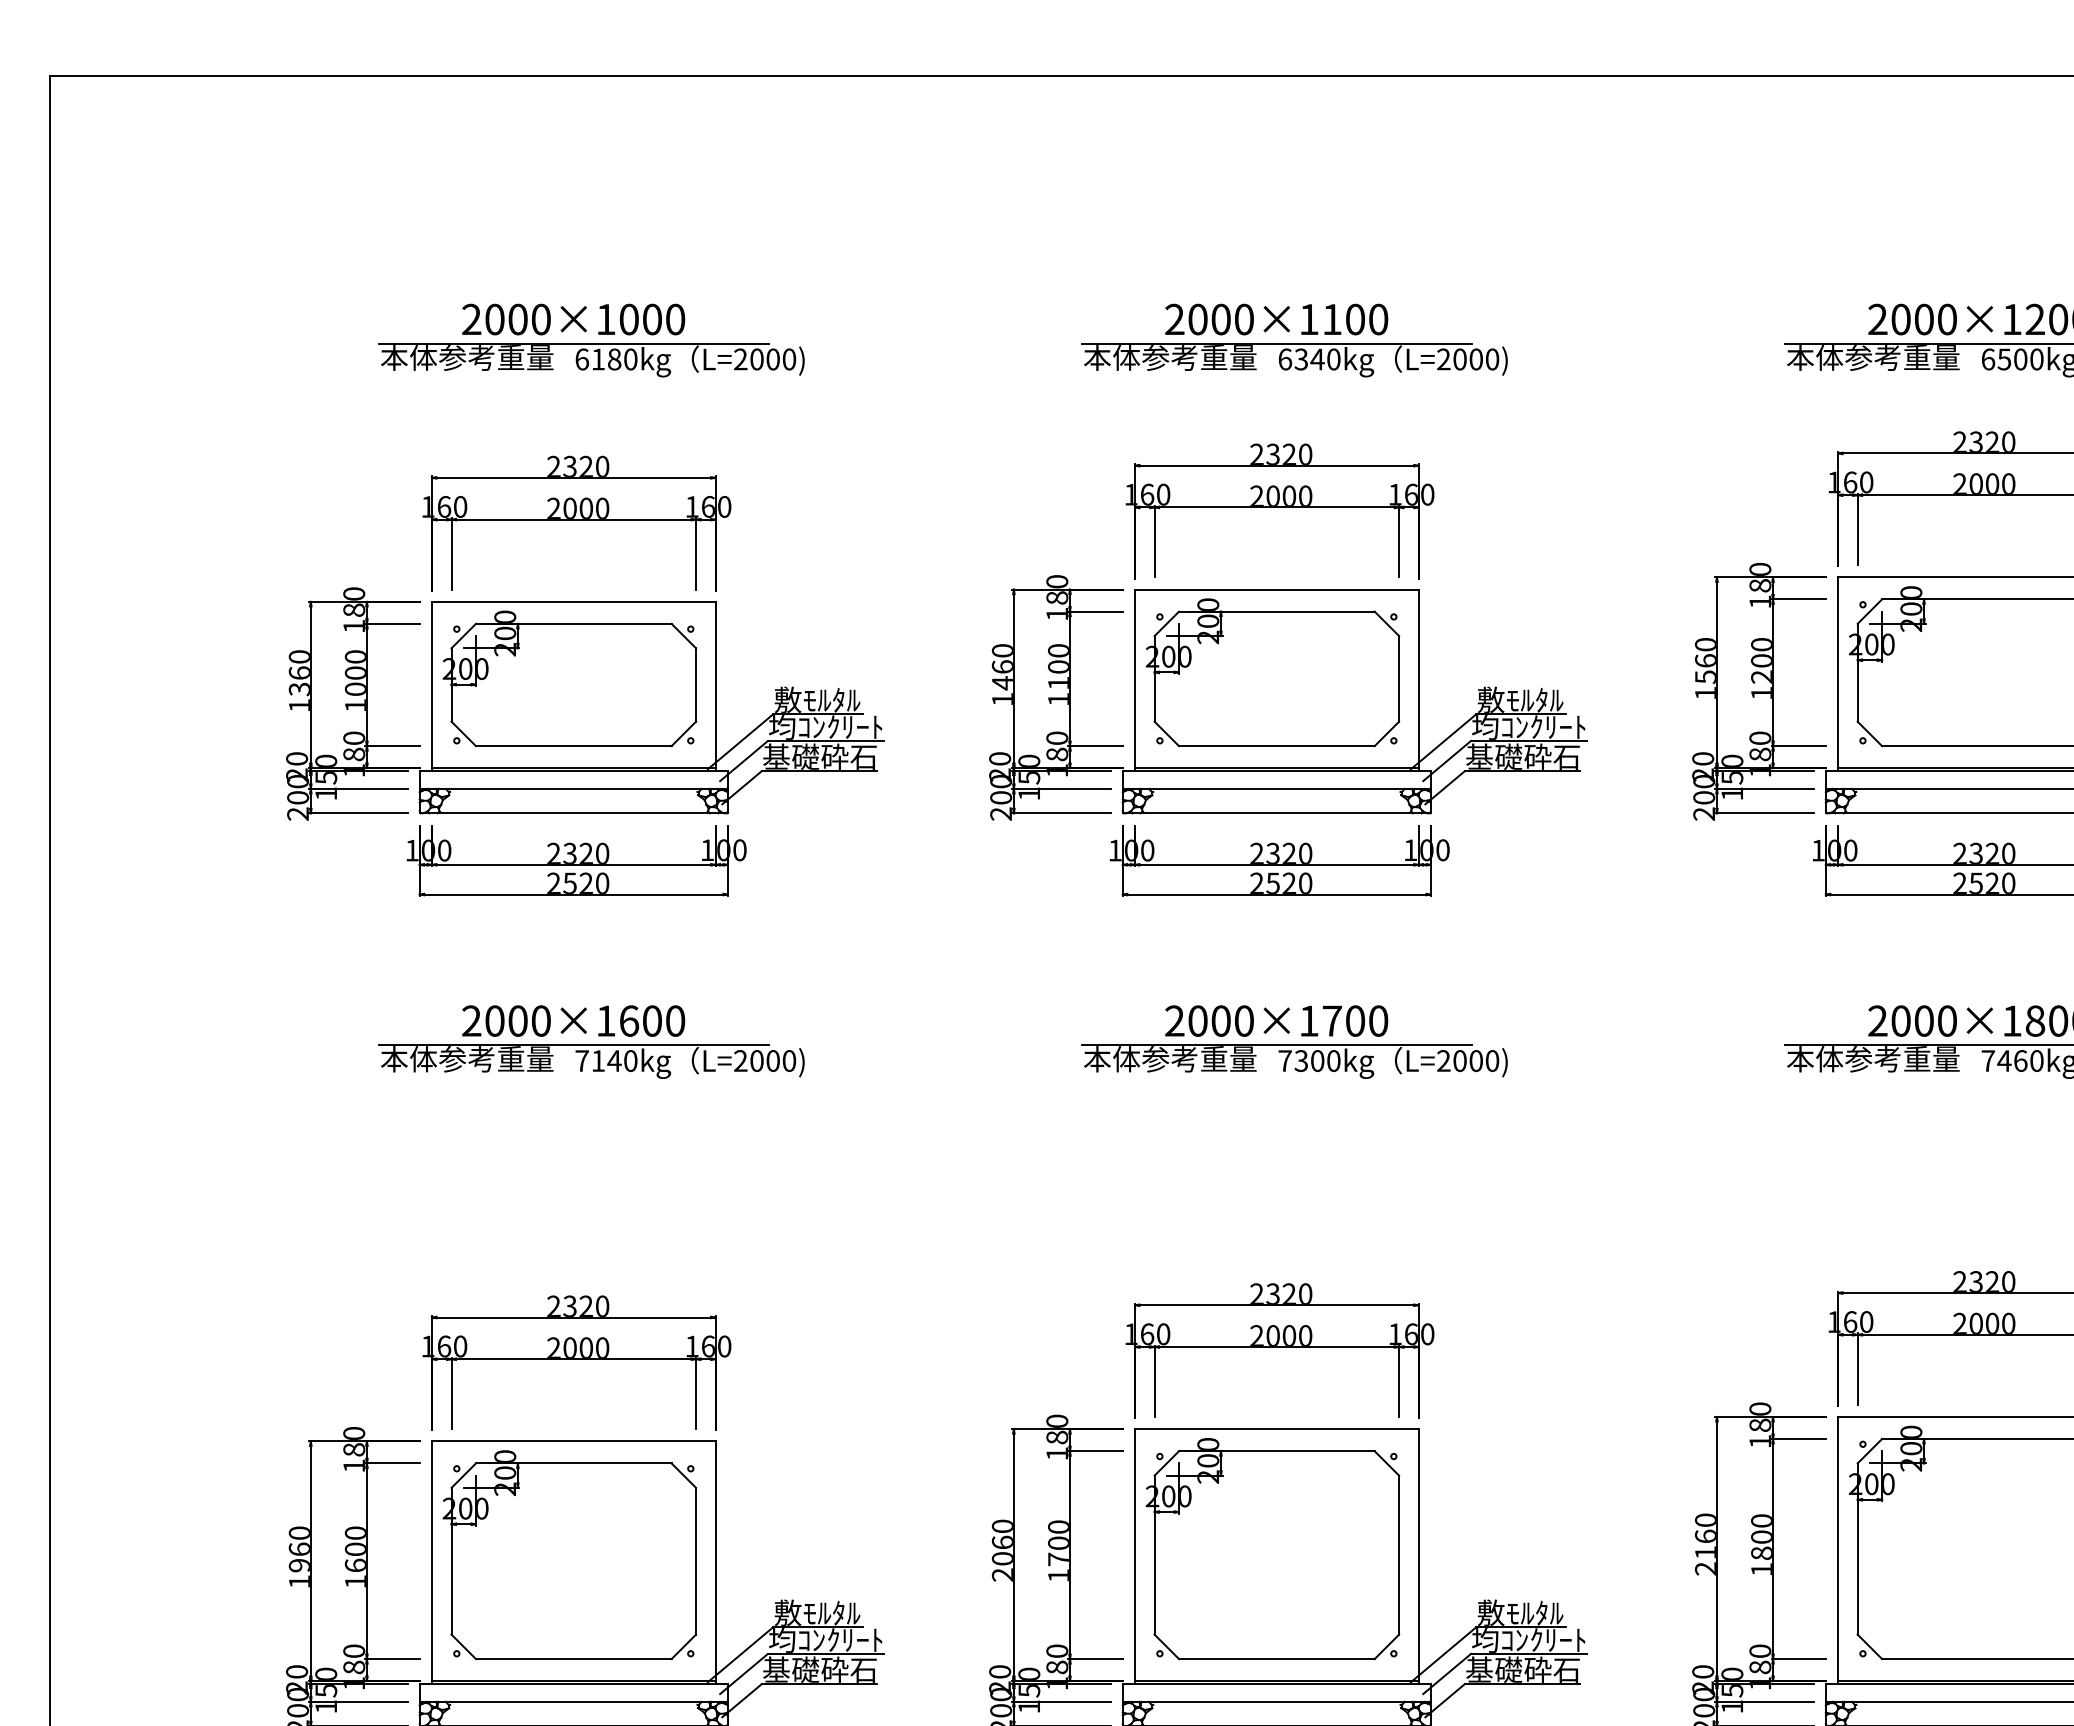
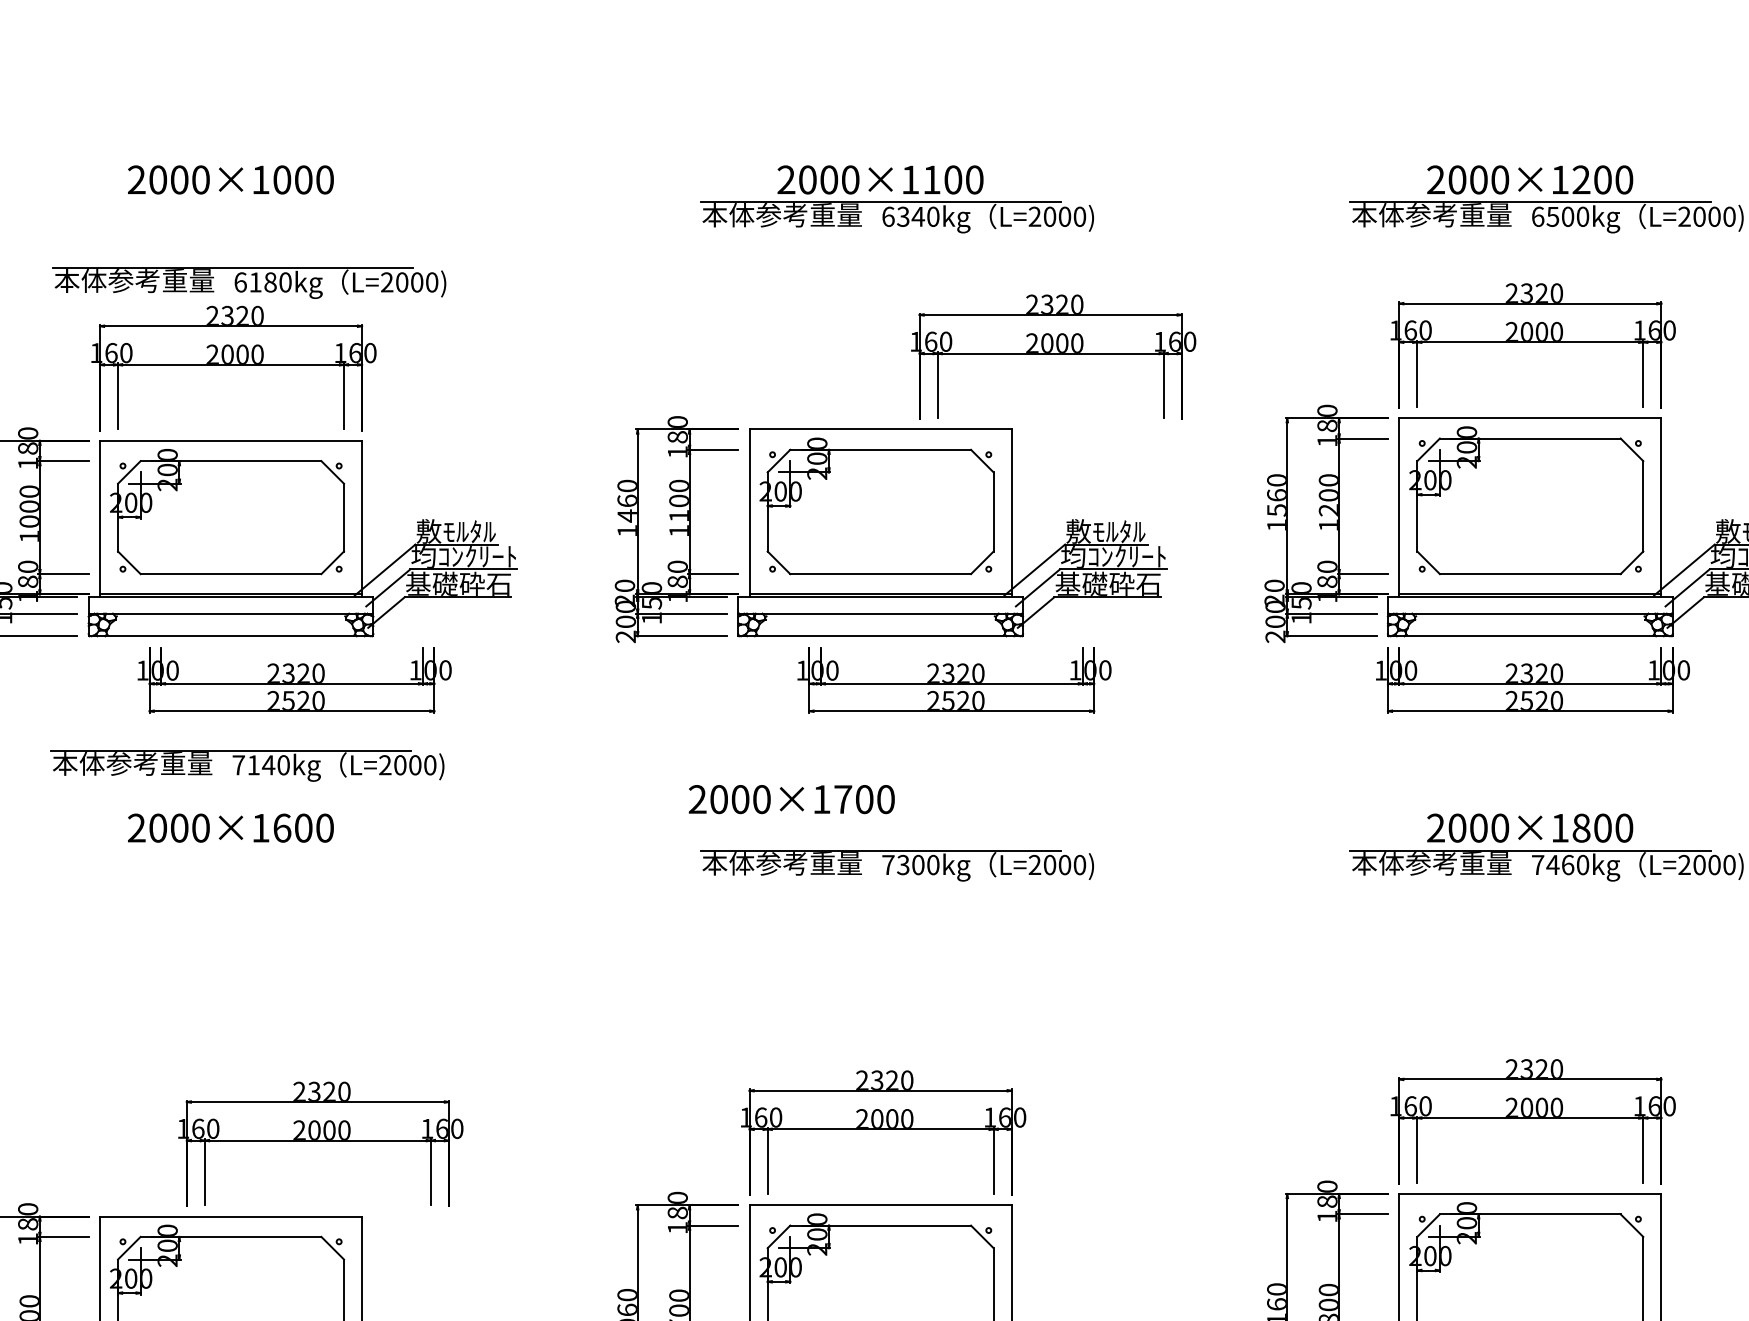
part: (591, 360) -> (249, 283), moved
part: (1279, 511) -> (1053, 357), moved
part: (576, 860) -> (294, 679), moved
part: (1279, 860) -> (954, 679), moved
text: (1276, 1020) -> (791, 798), moved
part: (591, 1061) -> (247, 765), moved
part: (576, 1362) -> (320, 1143), moved

